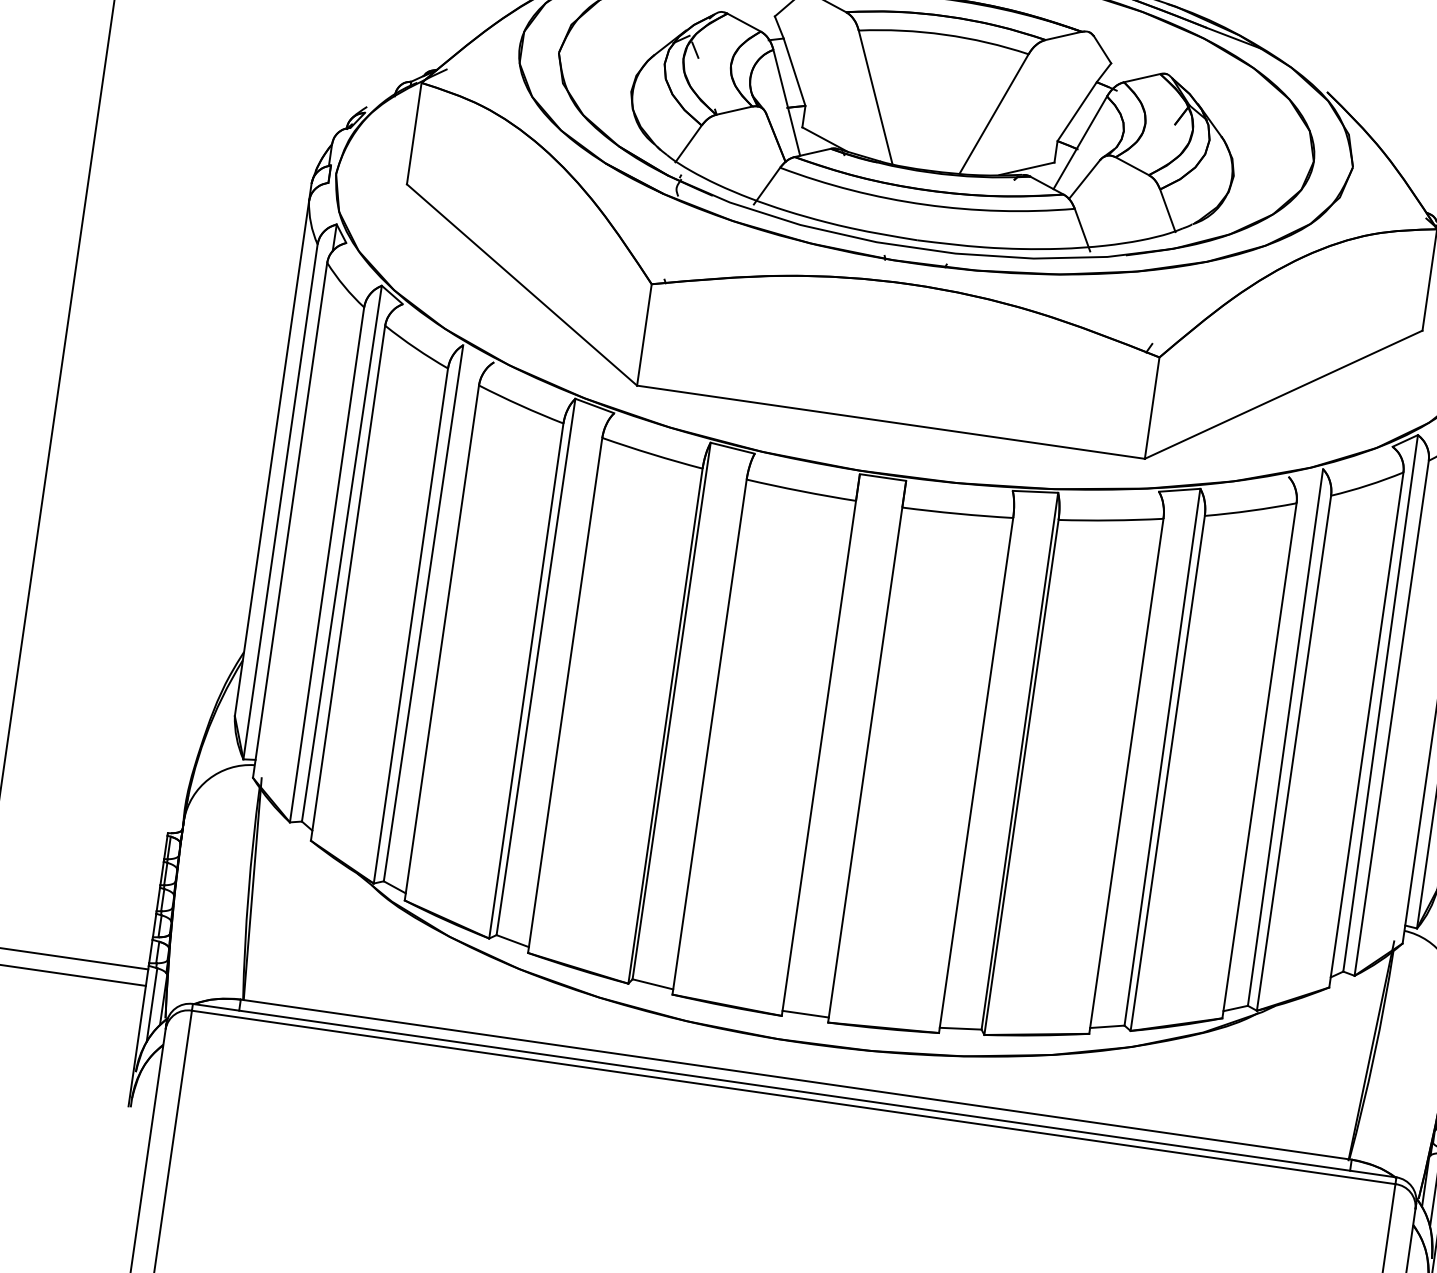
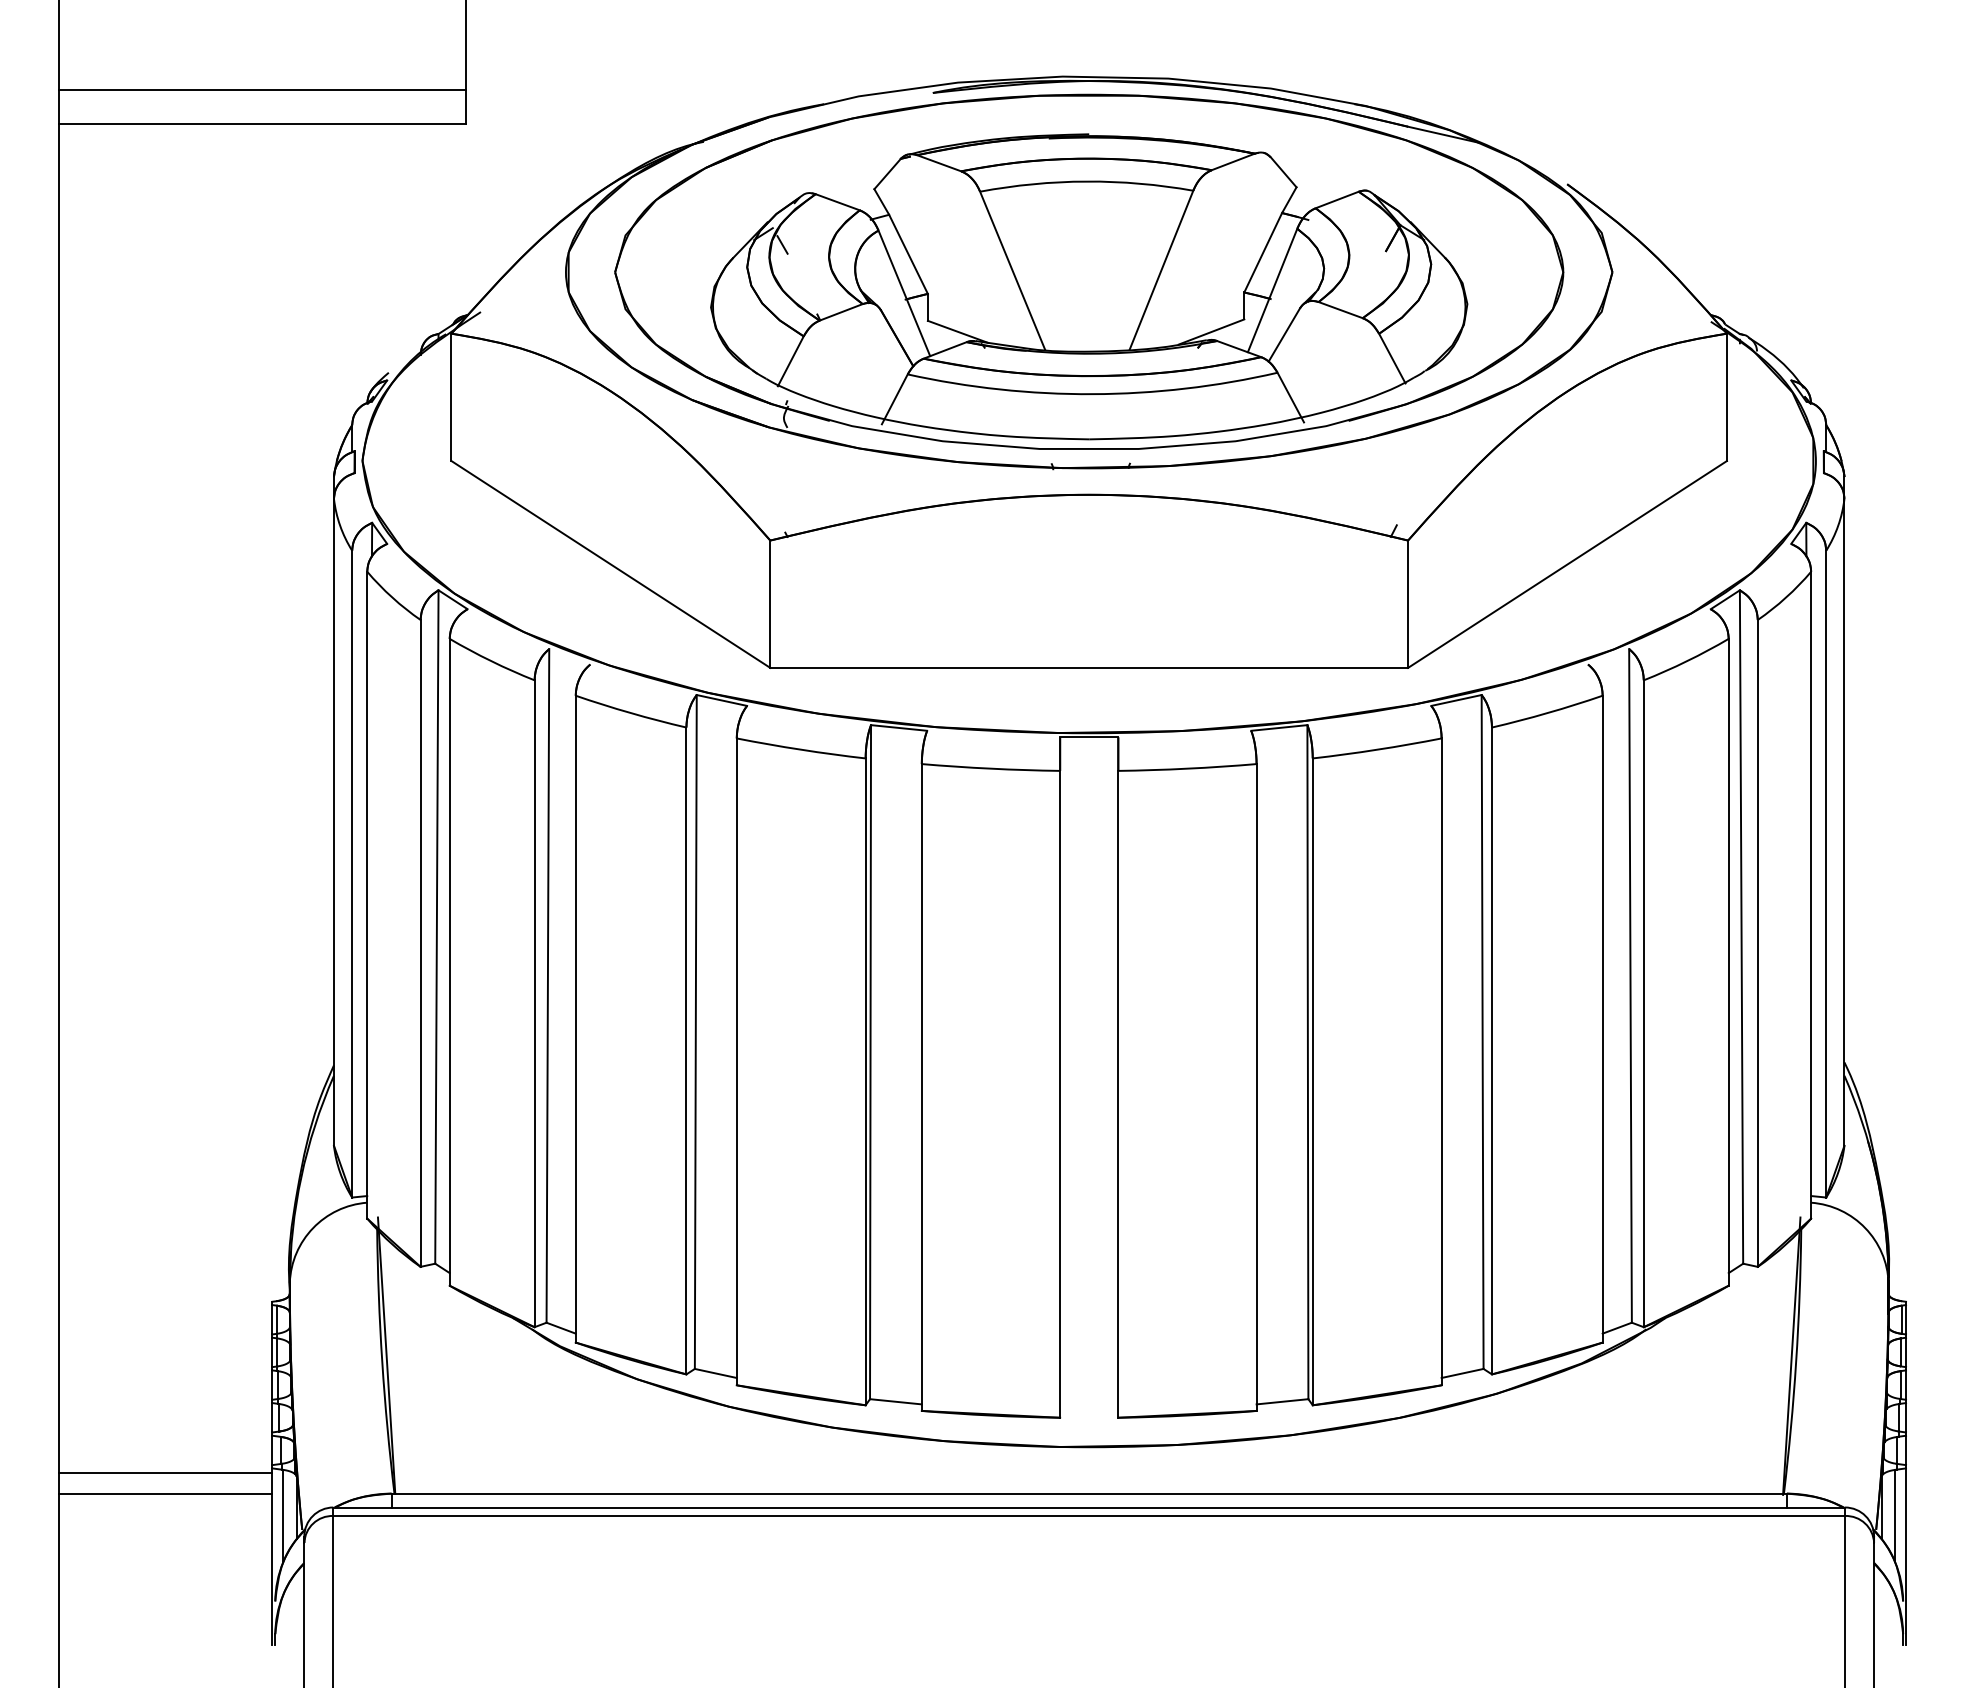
line: (805, 1014) -> (1089, 1411), removed

